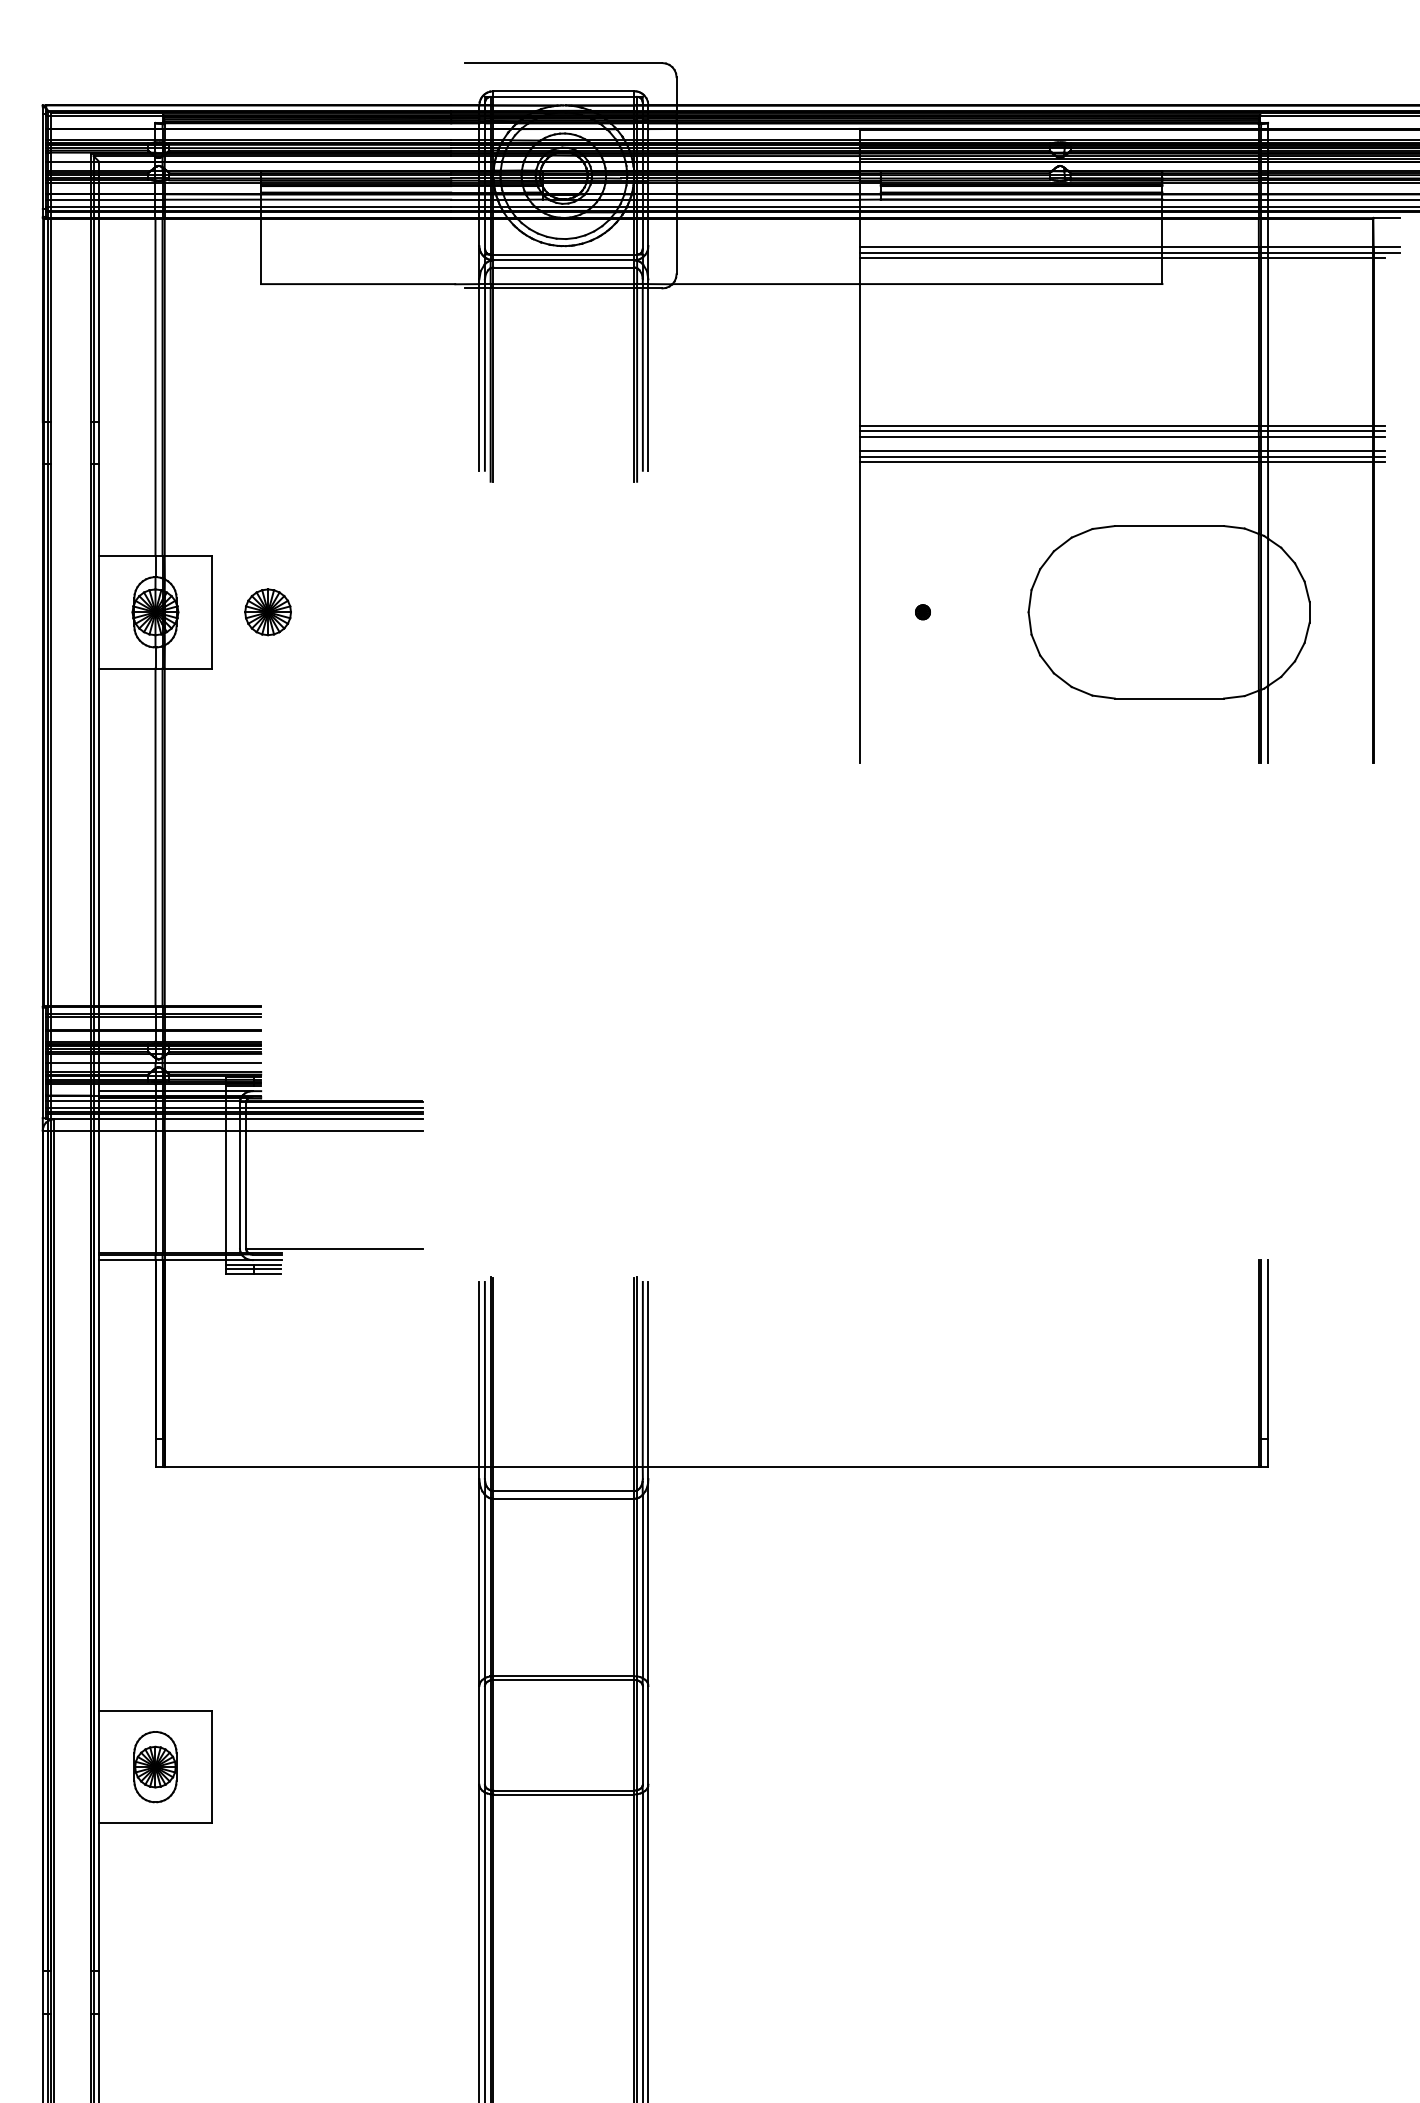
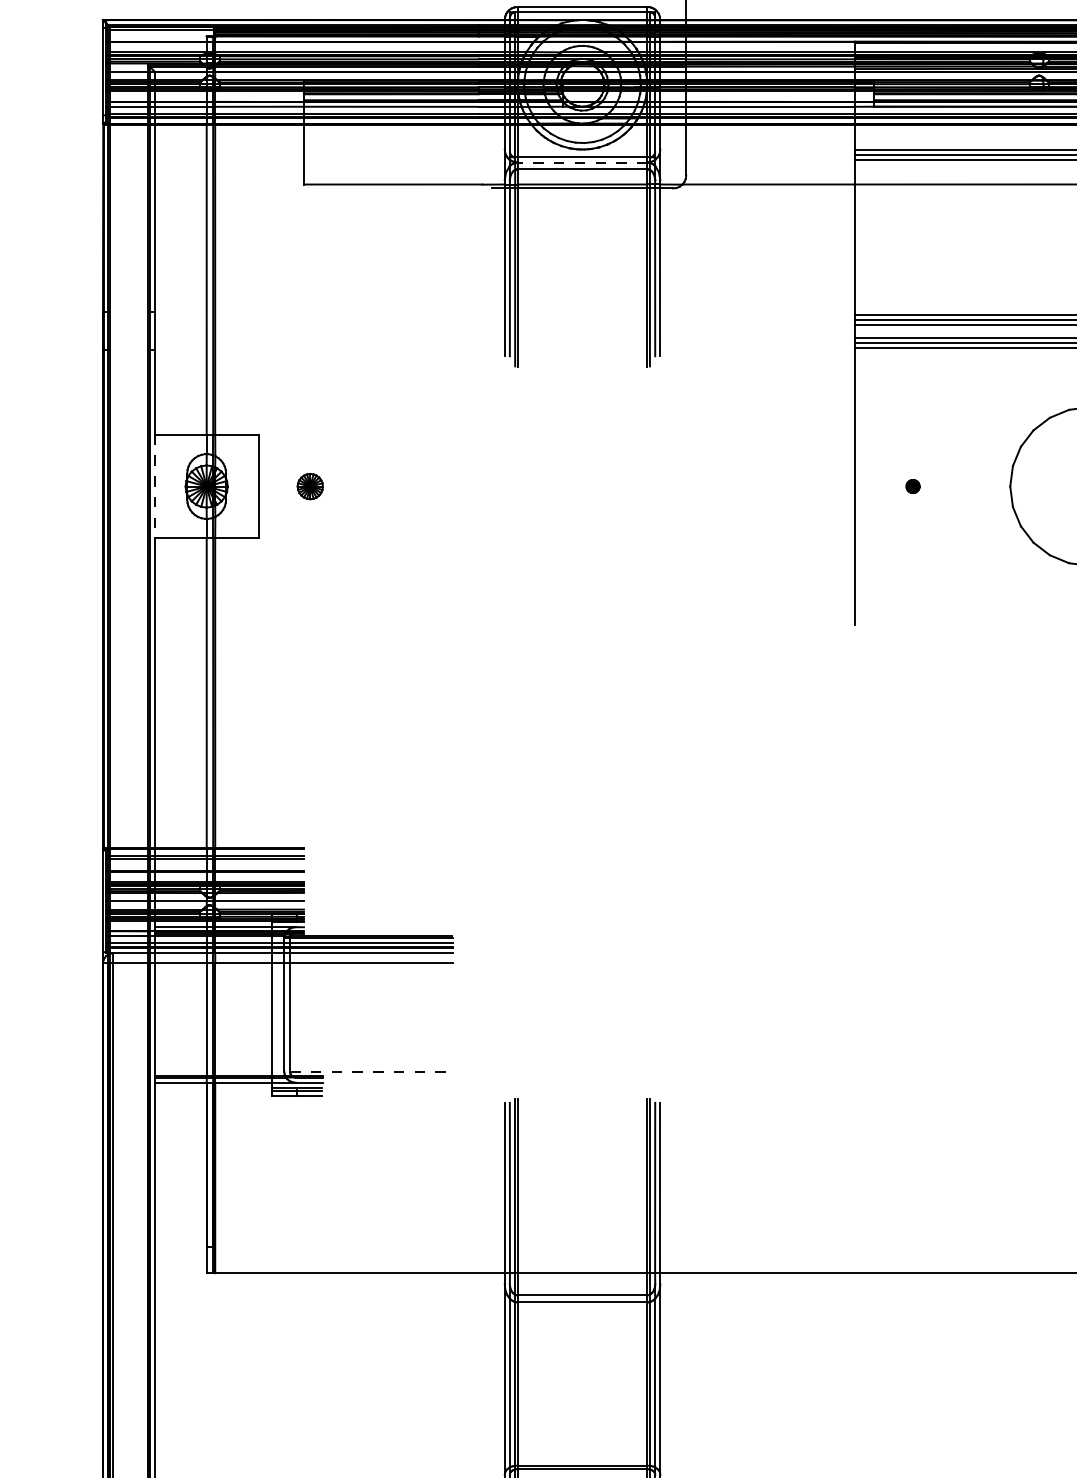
line: (563, 260) -> (582, 162), solid -> dashed
line: (99, 612) -> (155, 486), solid -> dashed
part: (267, 612) -> (309, 486), size x0.6
line: (334, 1248) -> (371, 1072), solid -> dashed

